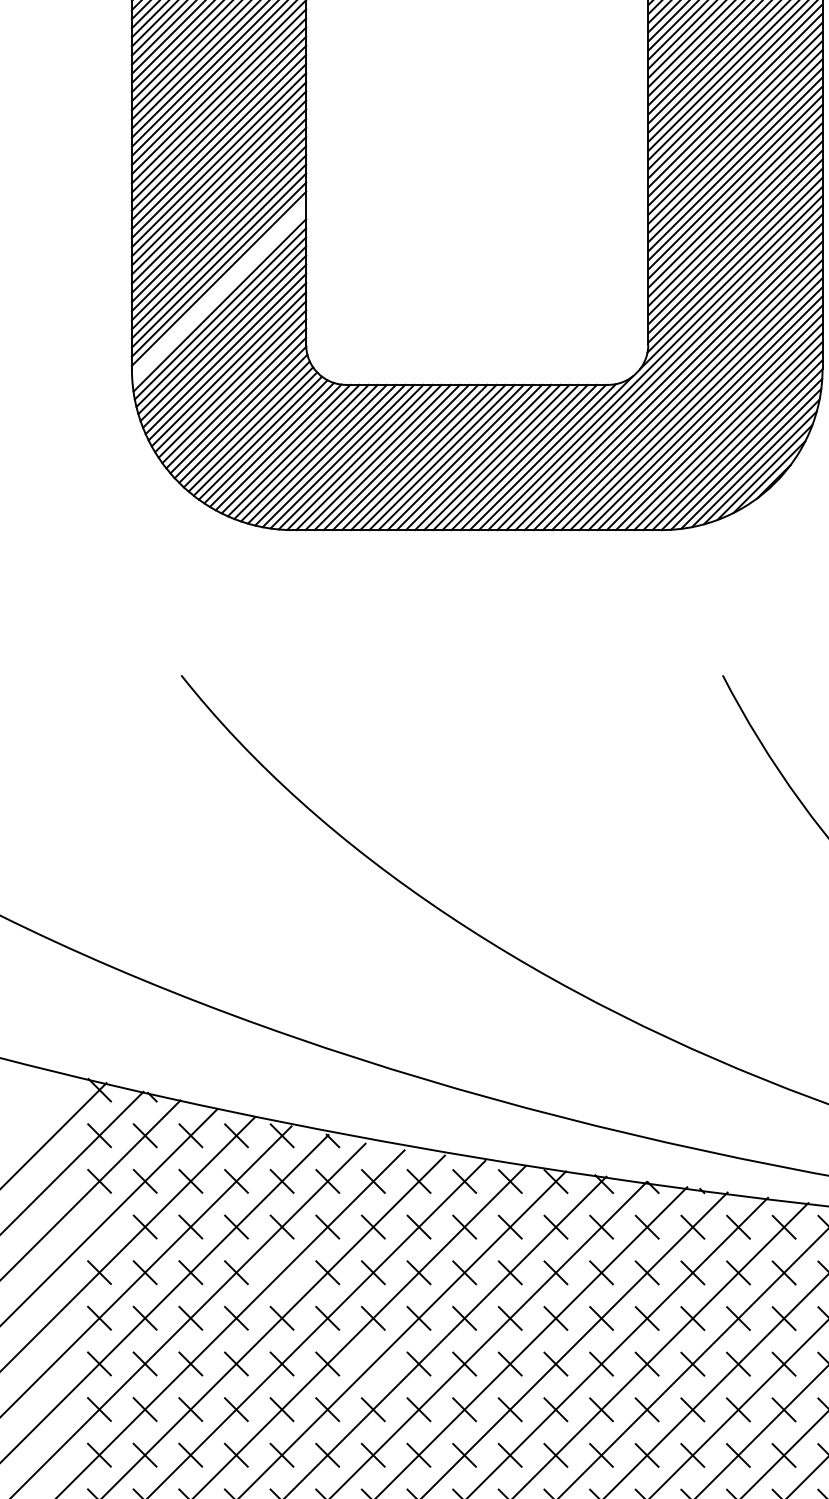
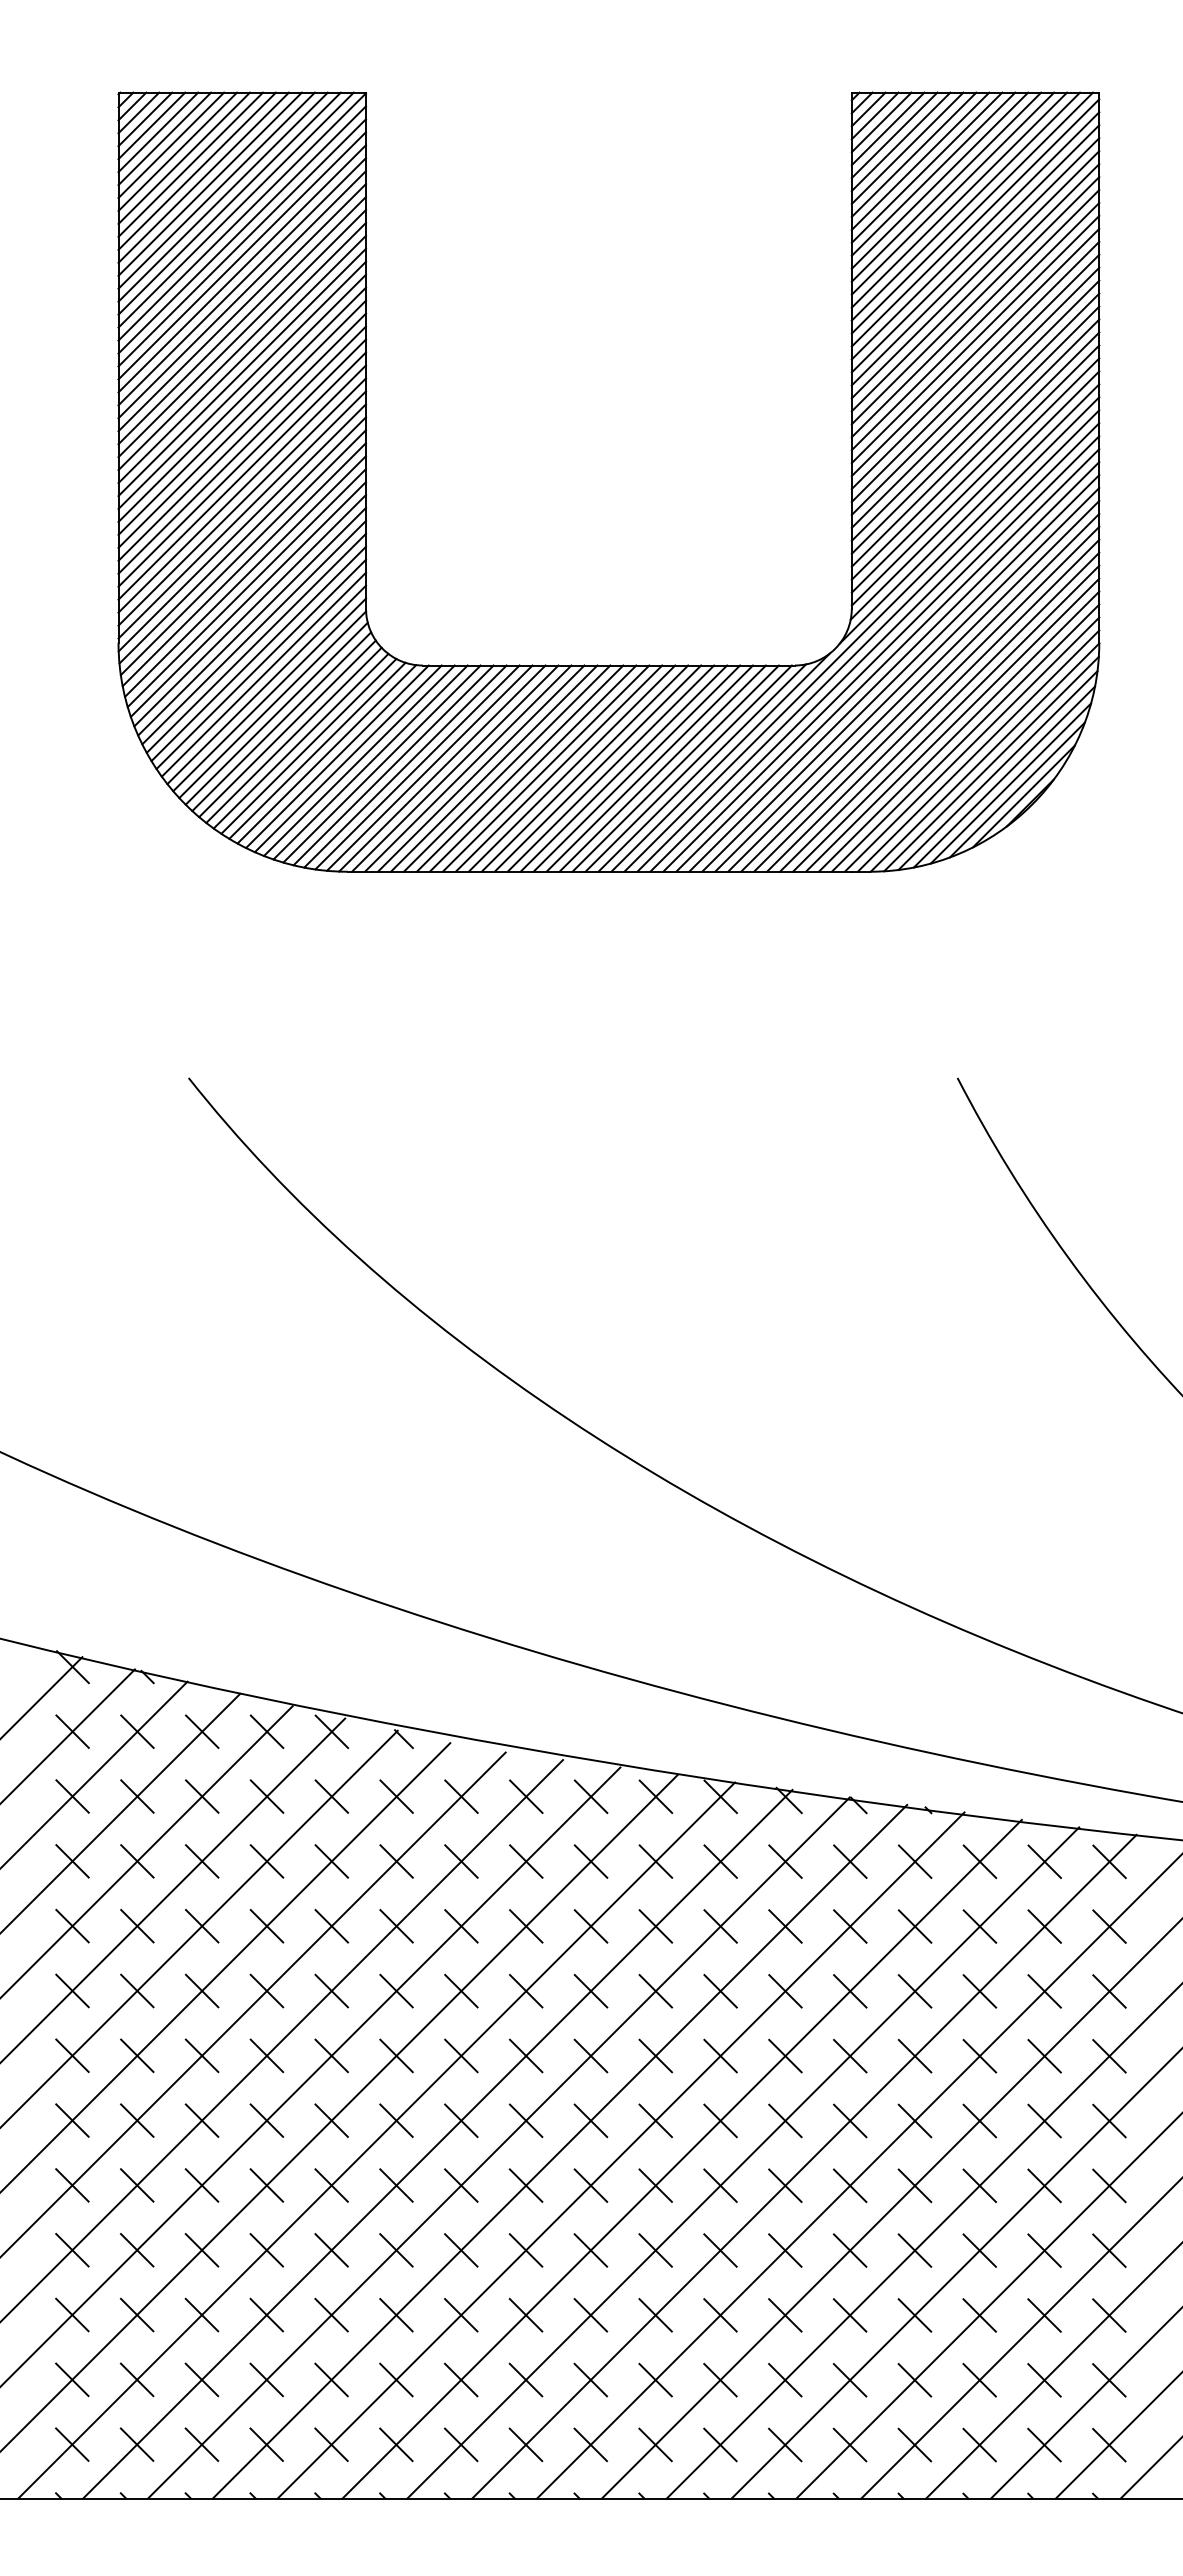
line: (219, 287) -> (242, 527), added
line: (219, 296) -> (242, 540), added
line: (99, 1227) -> (72, 1861), added
line: (281, 1272) -> (331, 1926), added
line: (373, 1363) -> (461, 2055), added

